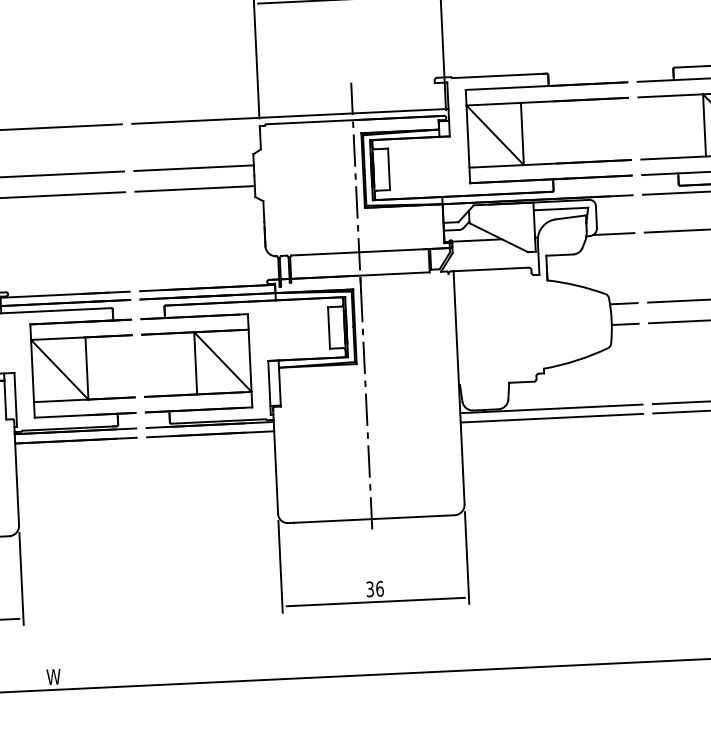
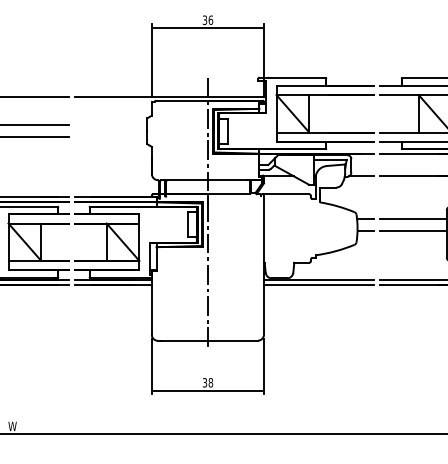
line: (194, 168) -> (111, 125), removed
line: (195, 188) -> (111, 137), removed
text: (379, 588) -> (210, 382), 36 -> 38

